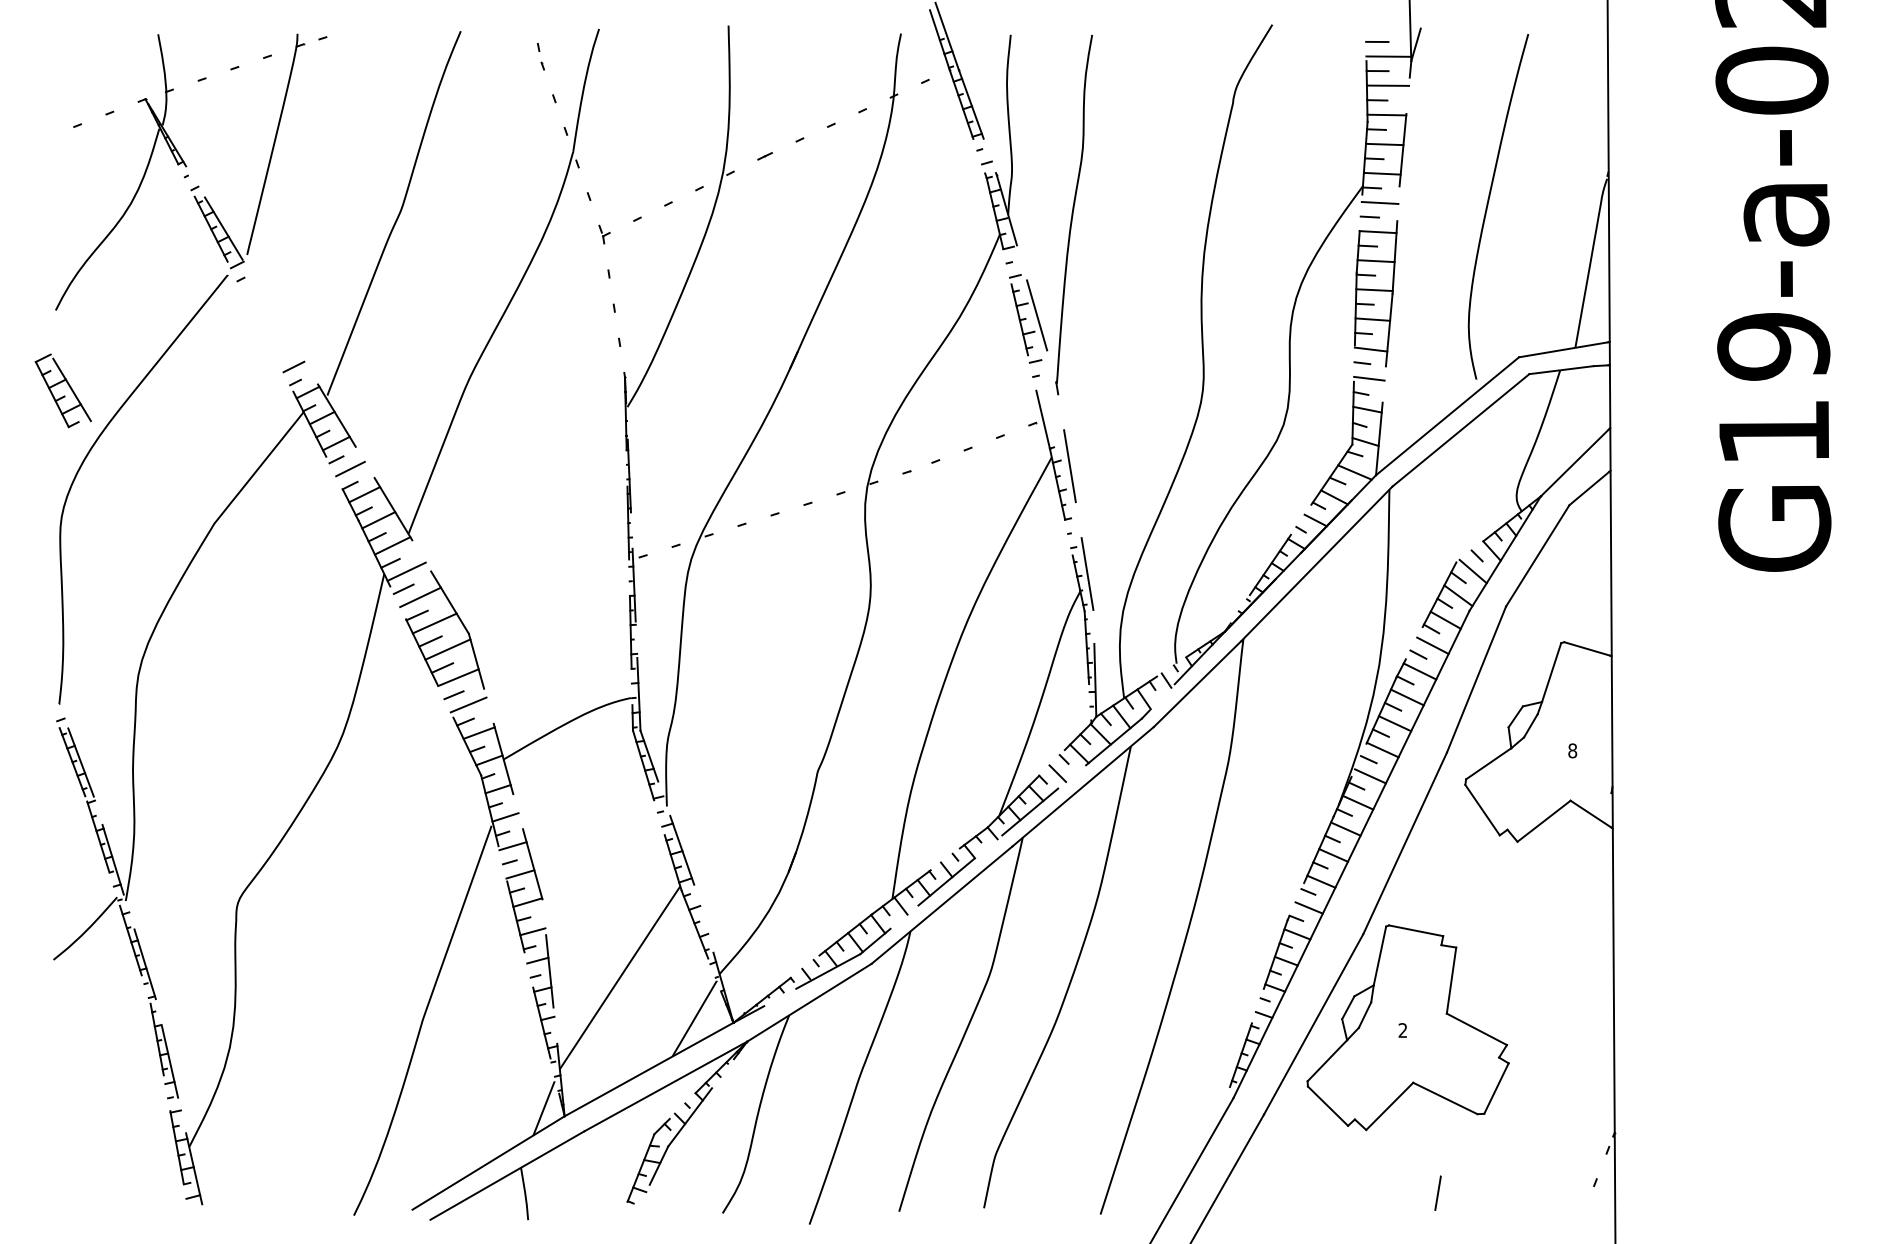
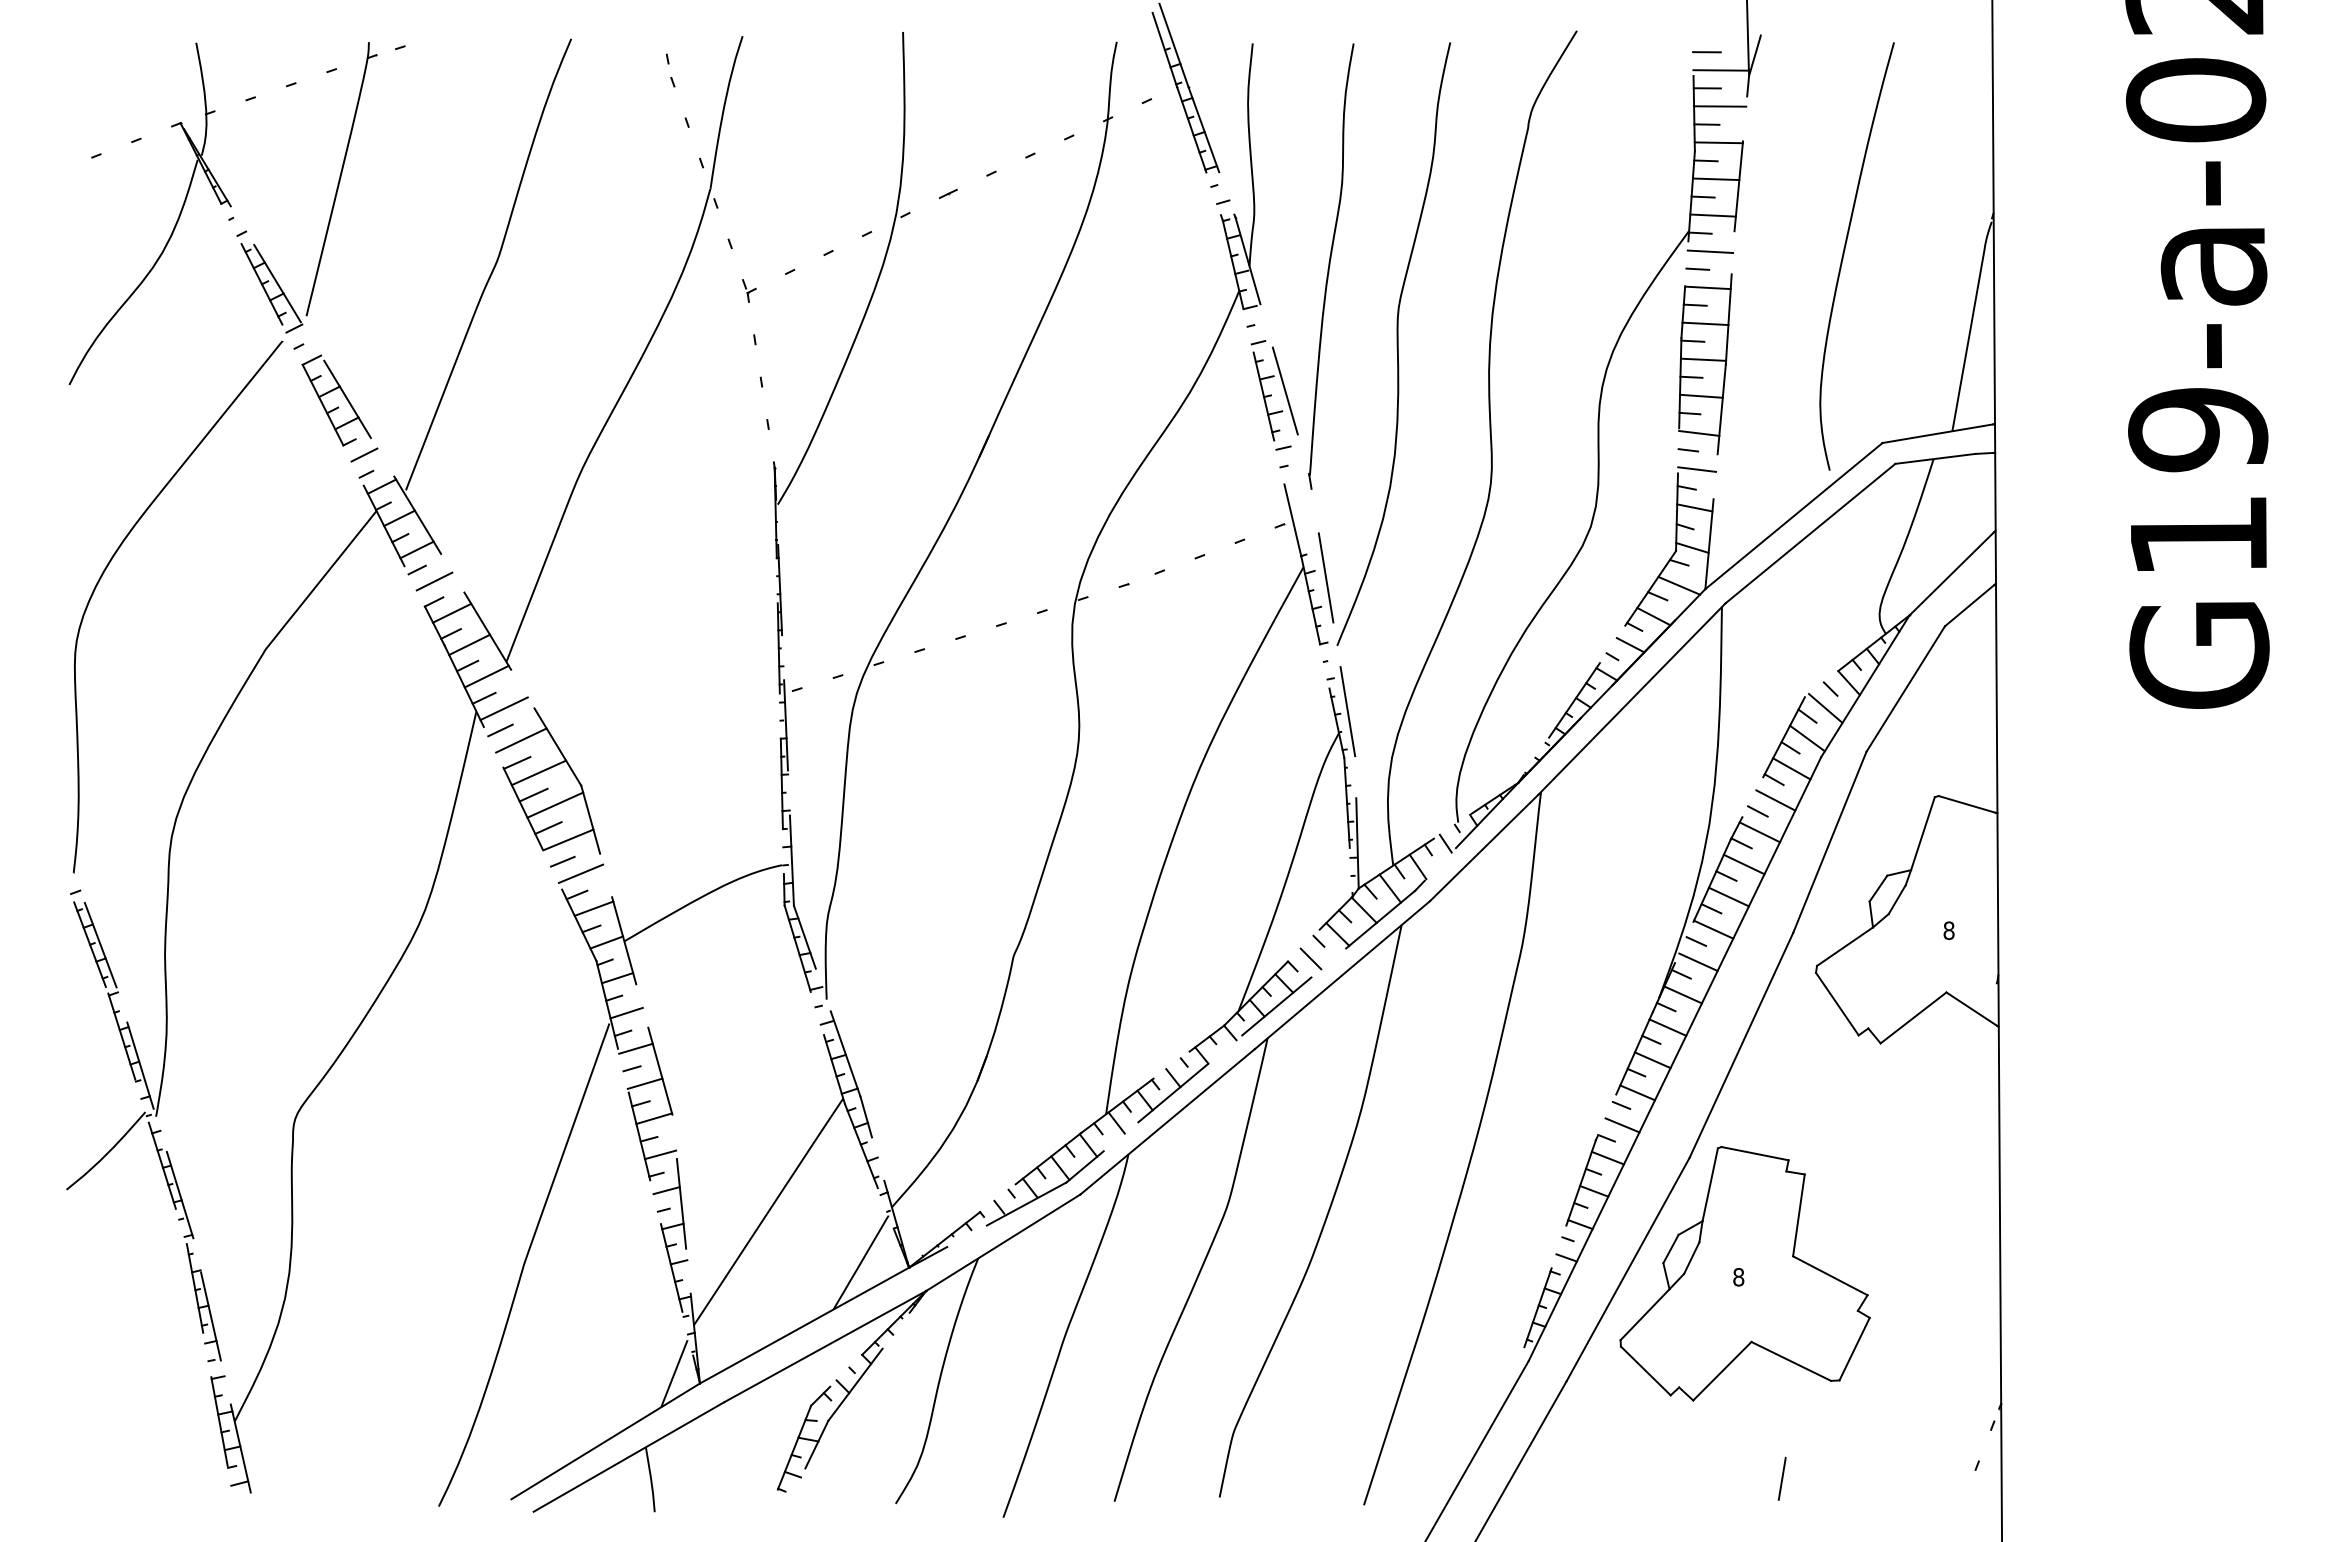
curve: (1126, 277) -> (1396, 343), added
part: (63, 390) -> (336, 400), moved
line: (699, 900) -> (866, 1116), added
text: (1402, 1030) -> (1738, 1277), 2 -> 8

